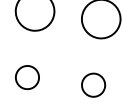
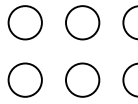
circle: (26, 76) -> (24, 79), size x1.67
circle: (93, 84) -> (82, 79), size x1.67

